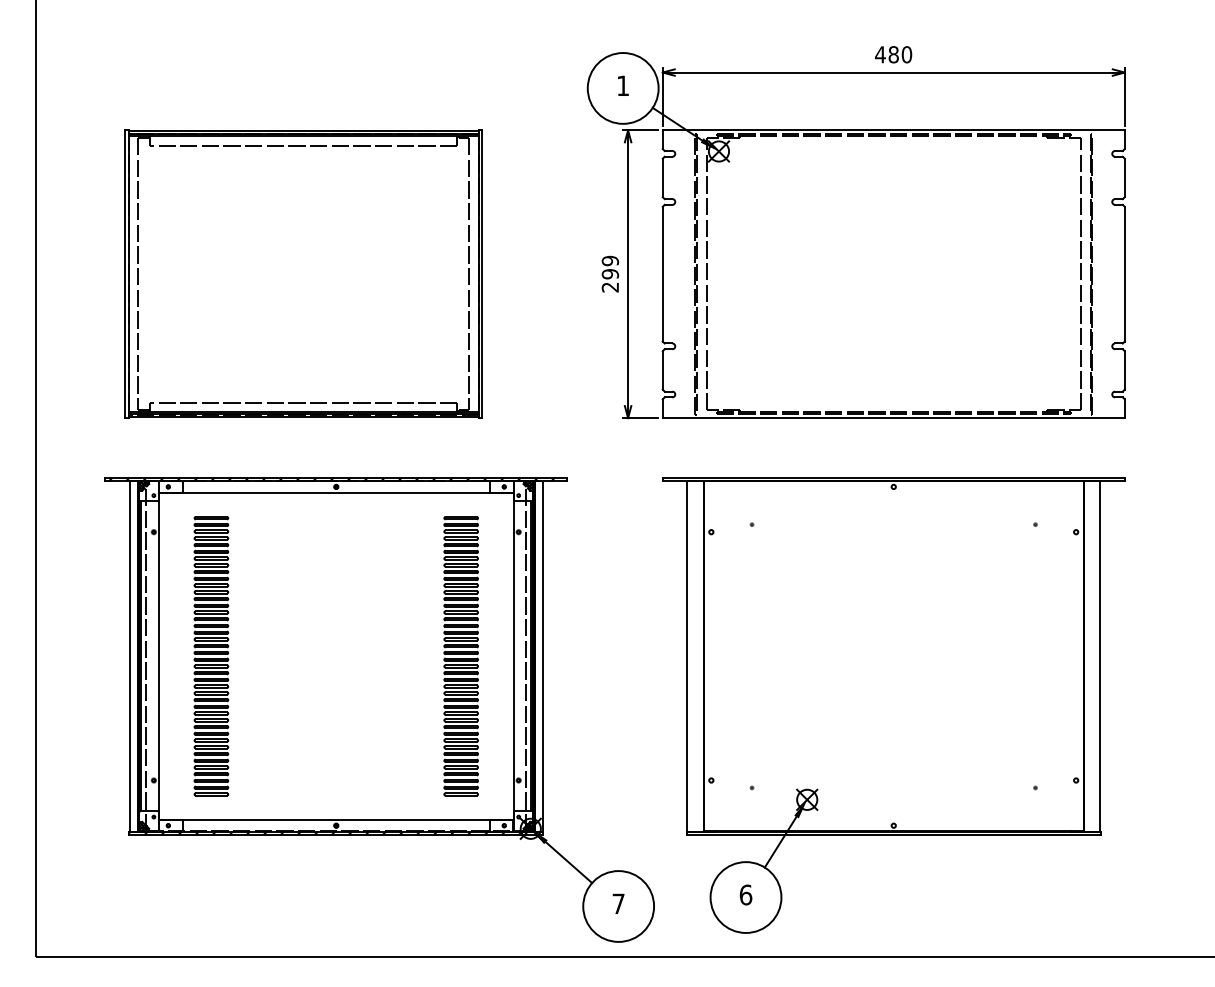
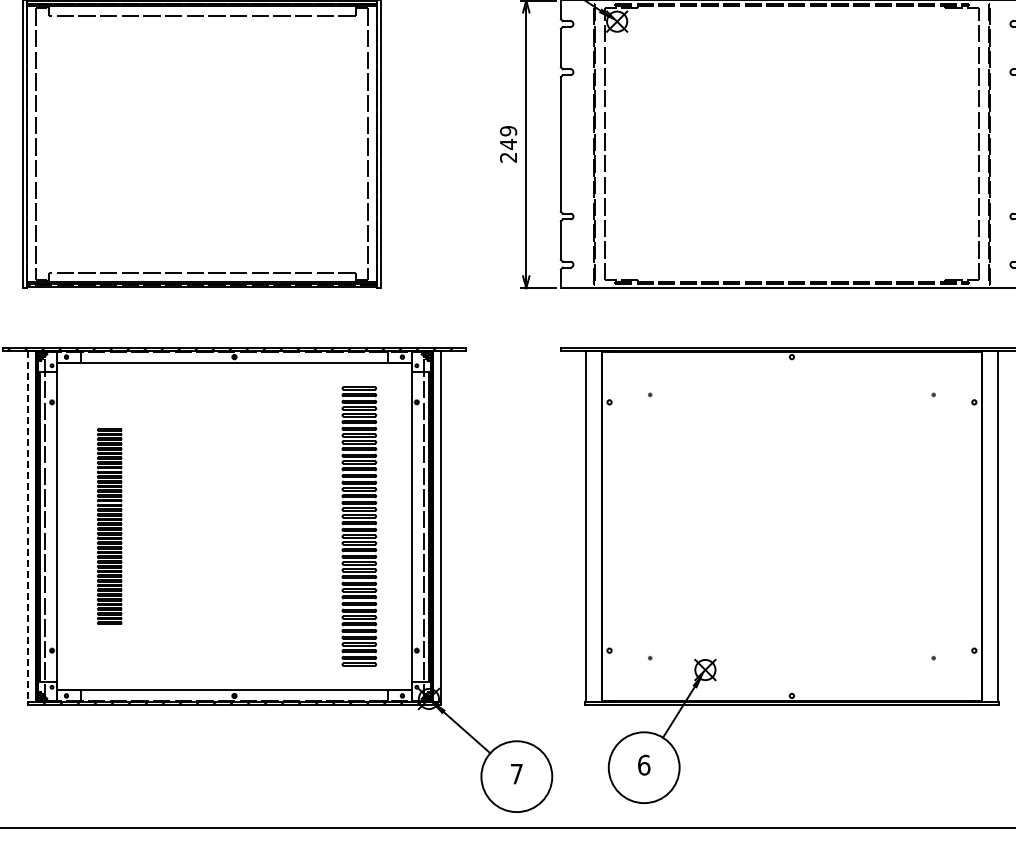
text: (610, 273) -> (508, 143), 299 -> 249
line: (129, 656) -> (27, 526), solid -> dashed
part: (211, 656) -> (109, 526), size x0.7

